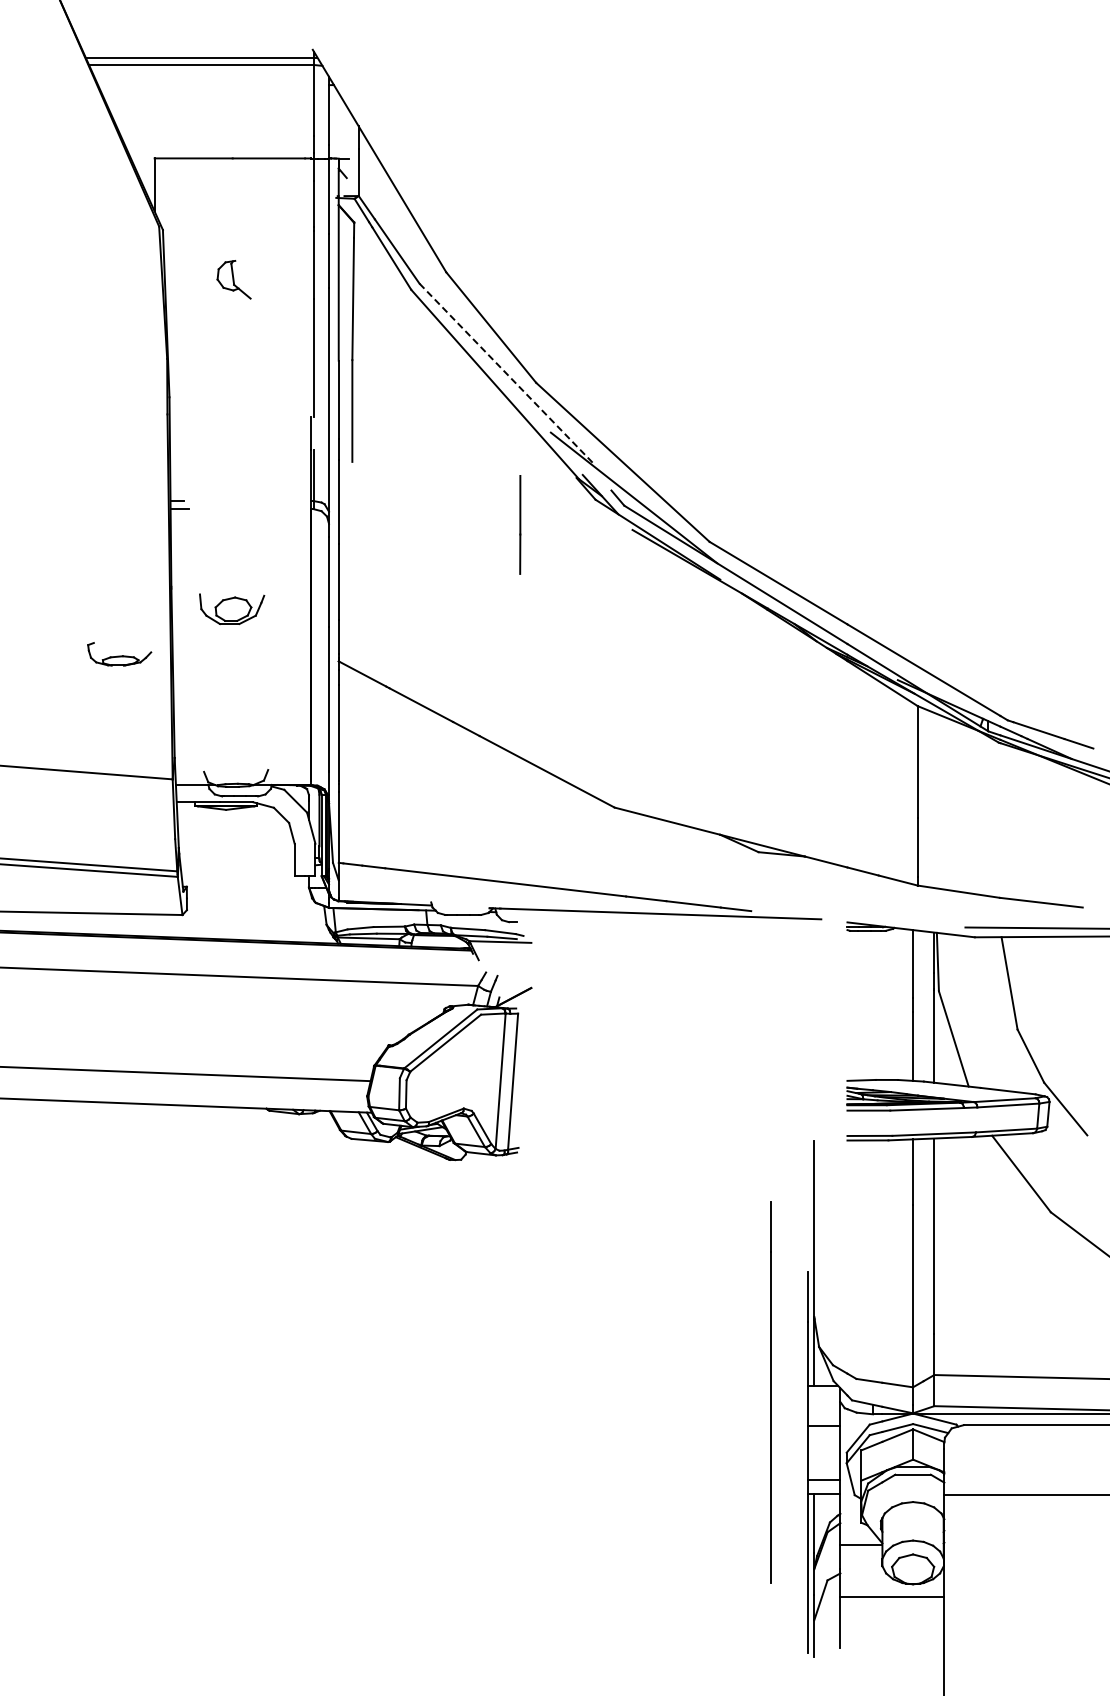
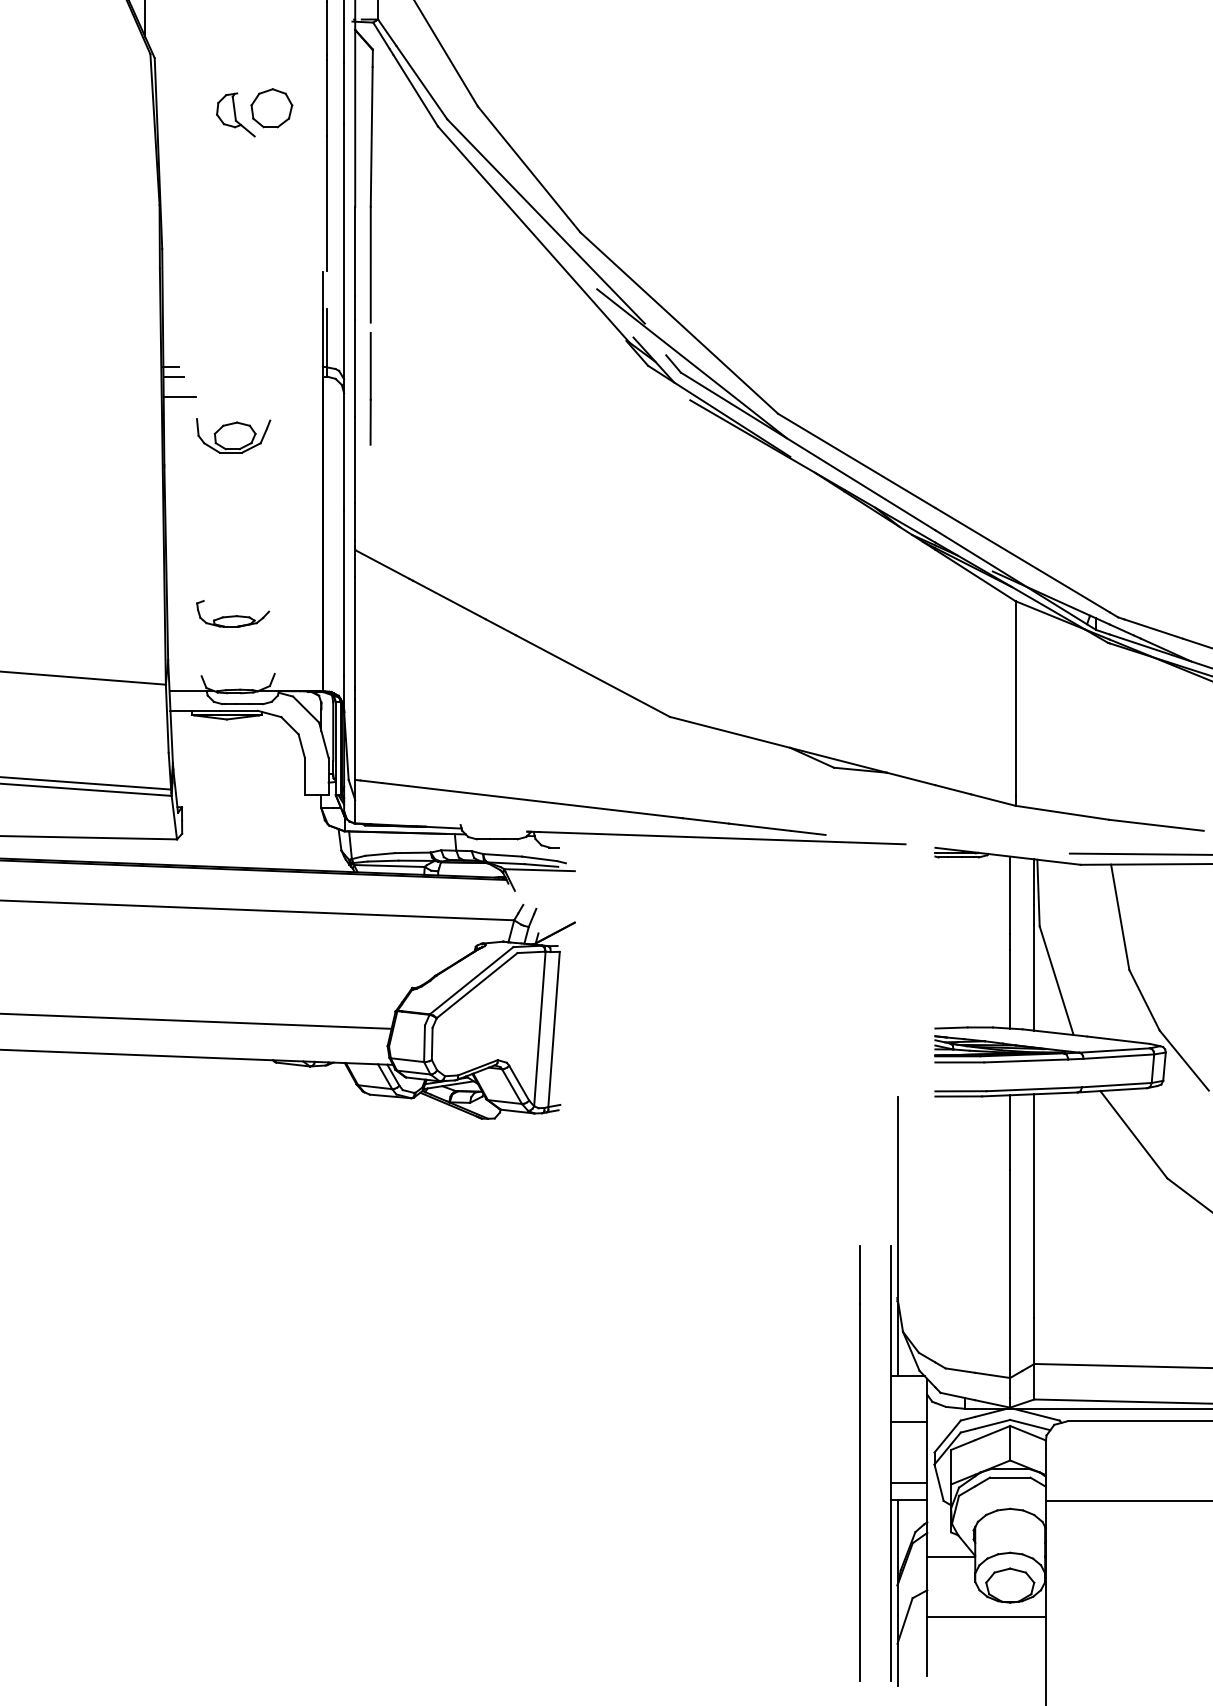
part: (265, 273) -> (271, 107), added
line: (506, 373) -> (546, 221), dashed -> solid
line: (520, 524) -> (370, 388), moved
line: (184, 526) -> (179, 396), added
part: (232, 608) -> (234, 435), moved
part: (119, 654) -> (232, 614), moved
line: (770, 1392) -> (859, 1463), moved

